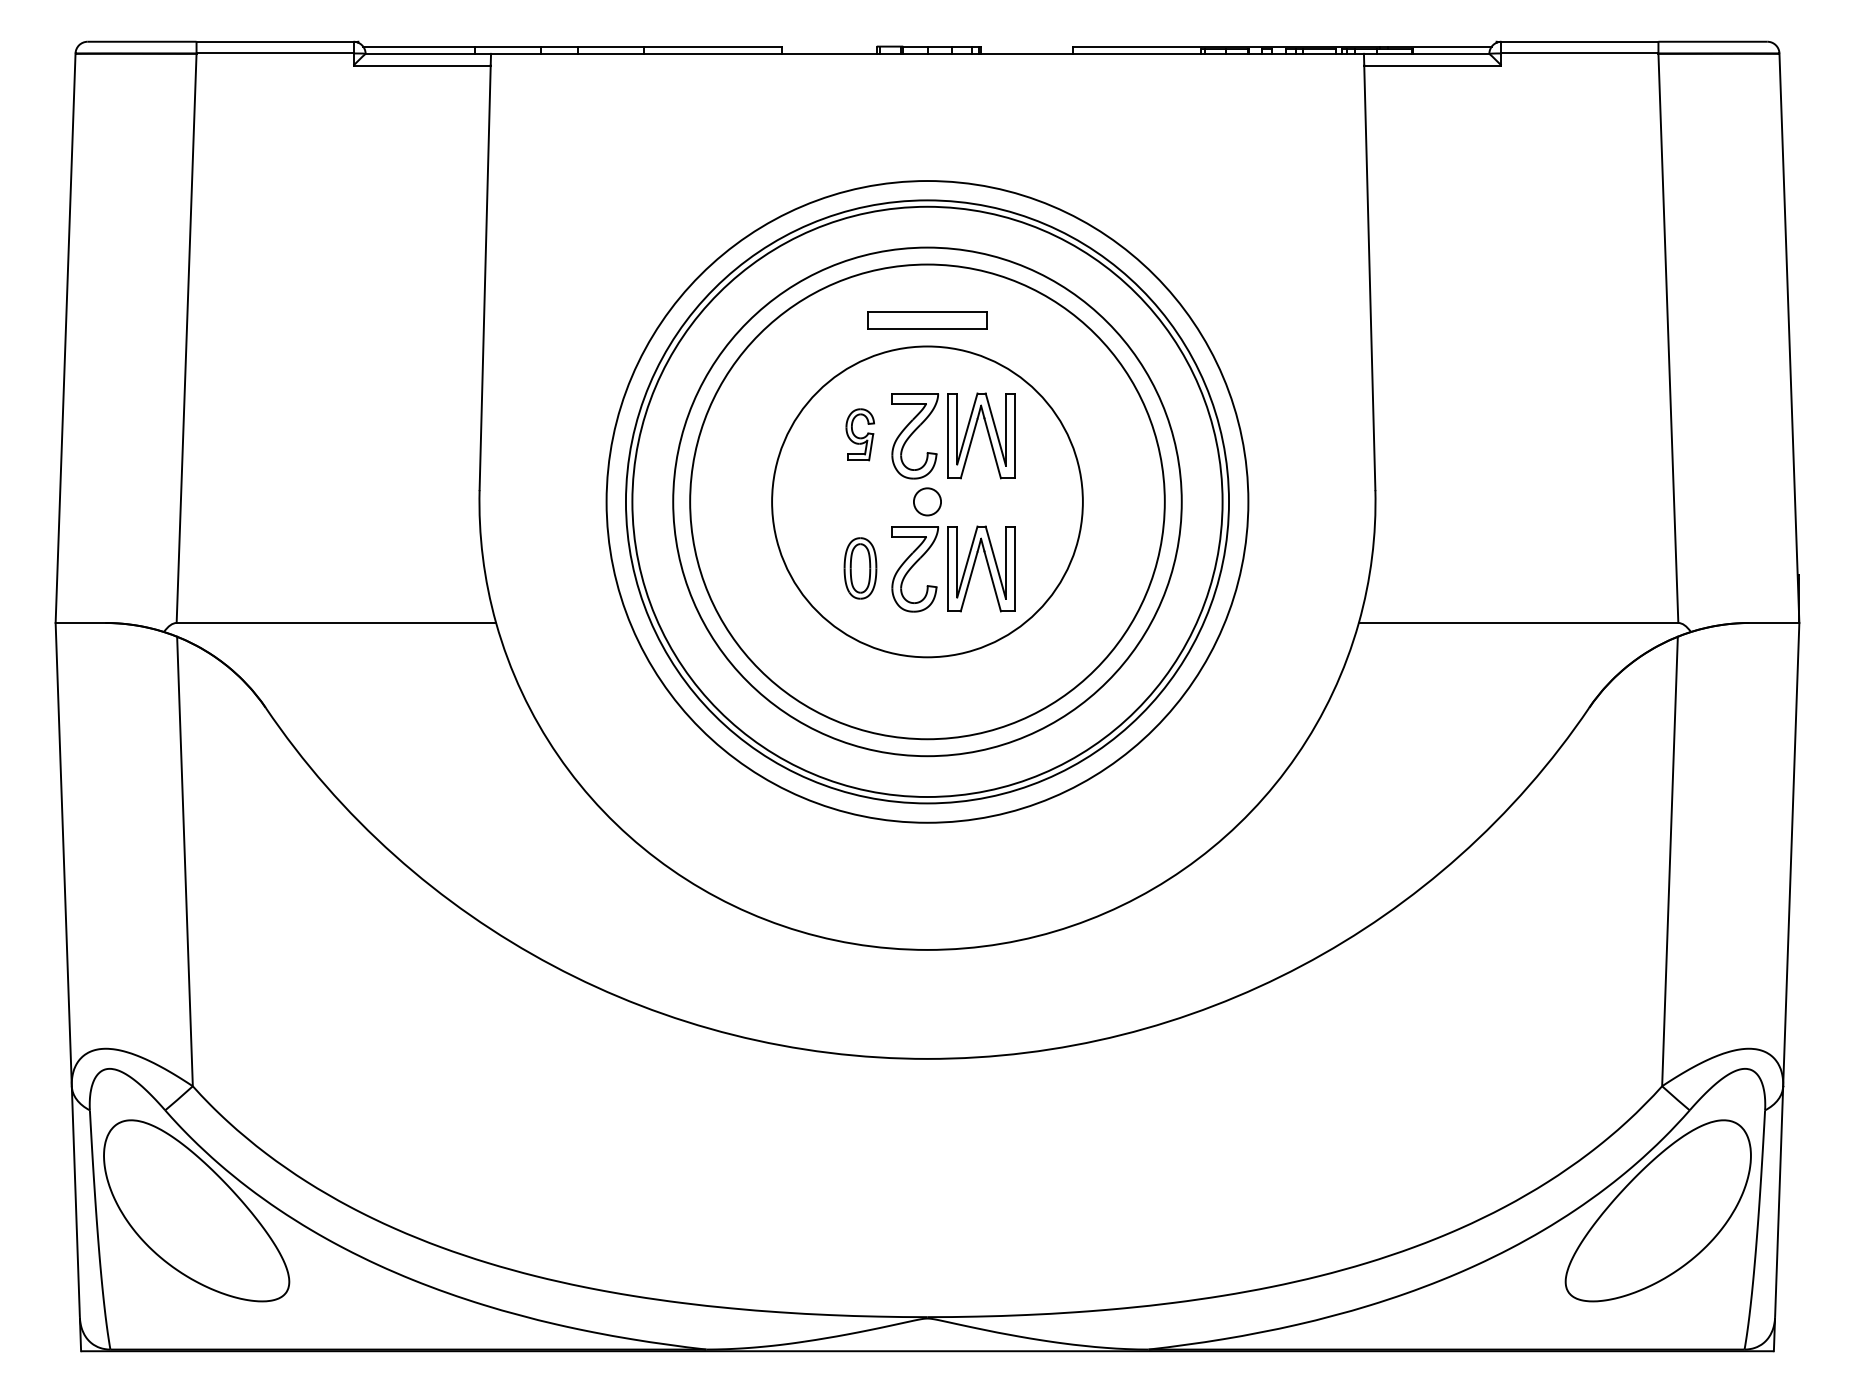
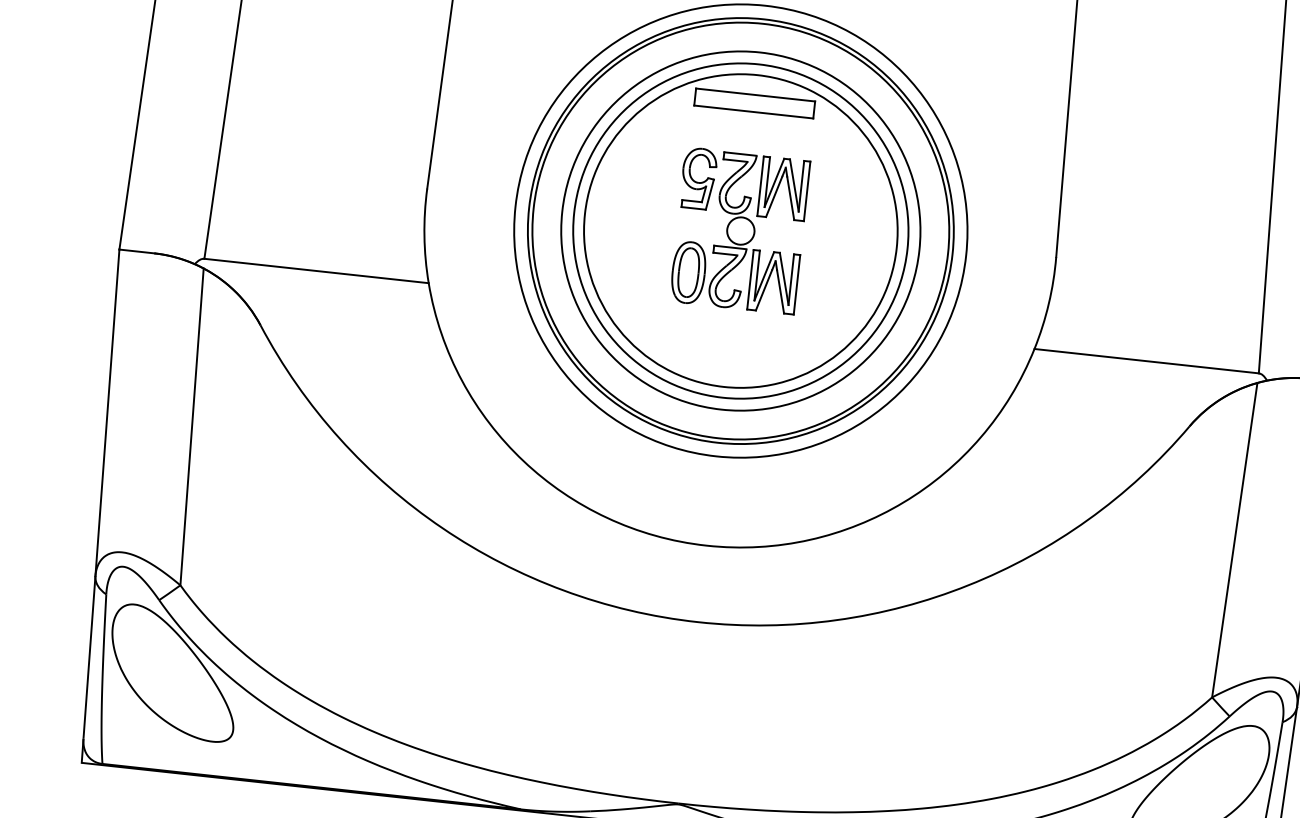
part: (927, 319) -> (754, 102), size x1.43
part: (860, 434) -> (698, 178), size x1.67
circle: (927, 501) -> (740, 230), size x1.43
circle: (927, 501) -> (740, 230), size x1.43
part: (860, 568) -> (688, 272), size x1.43

